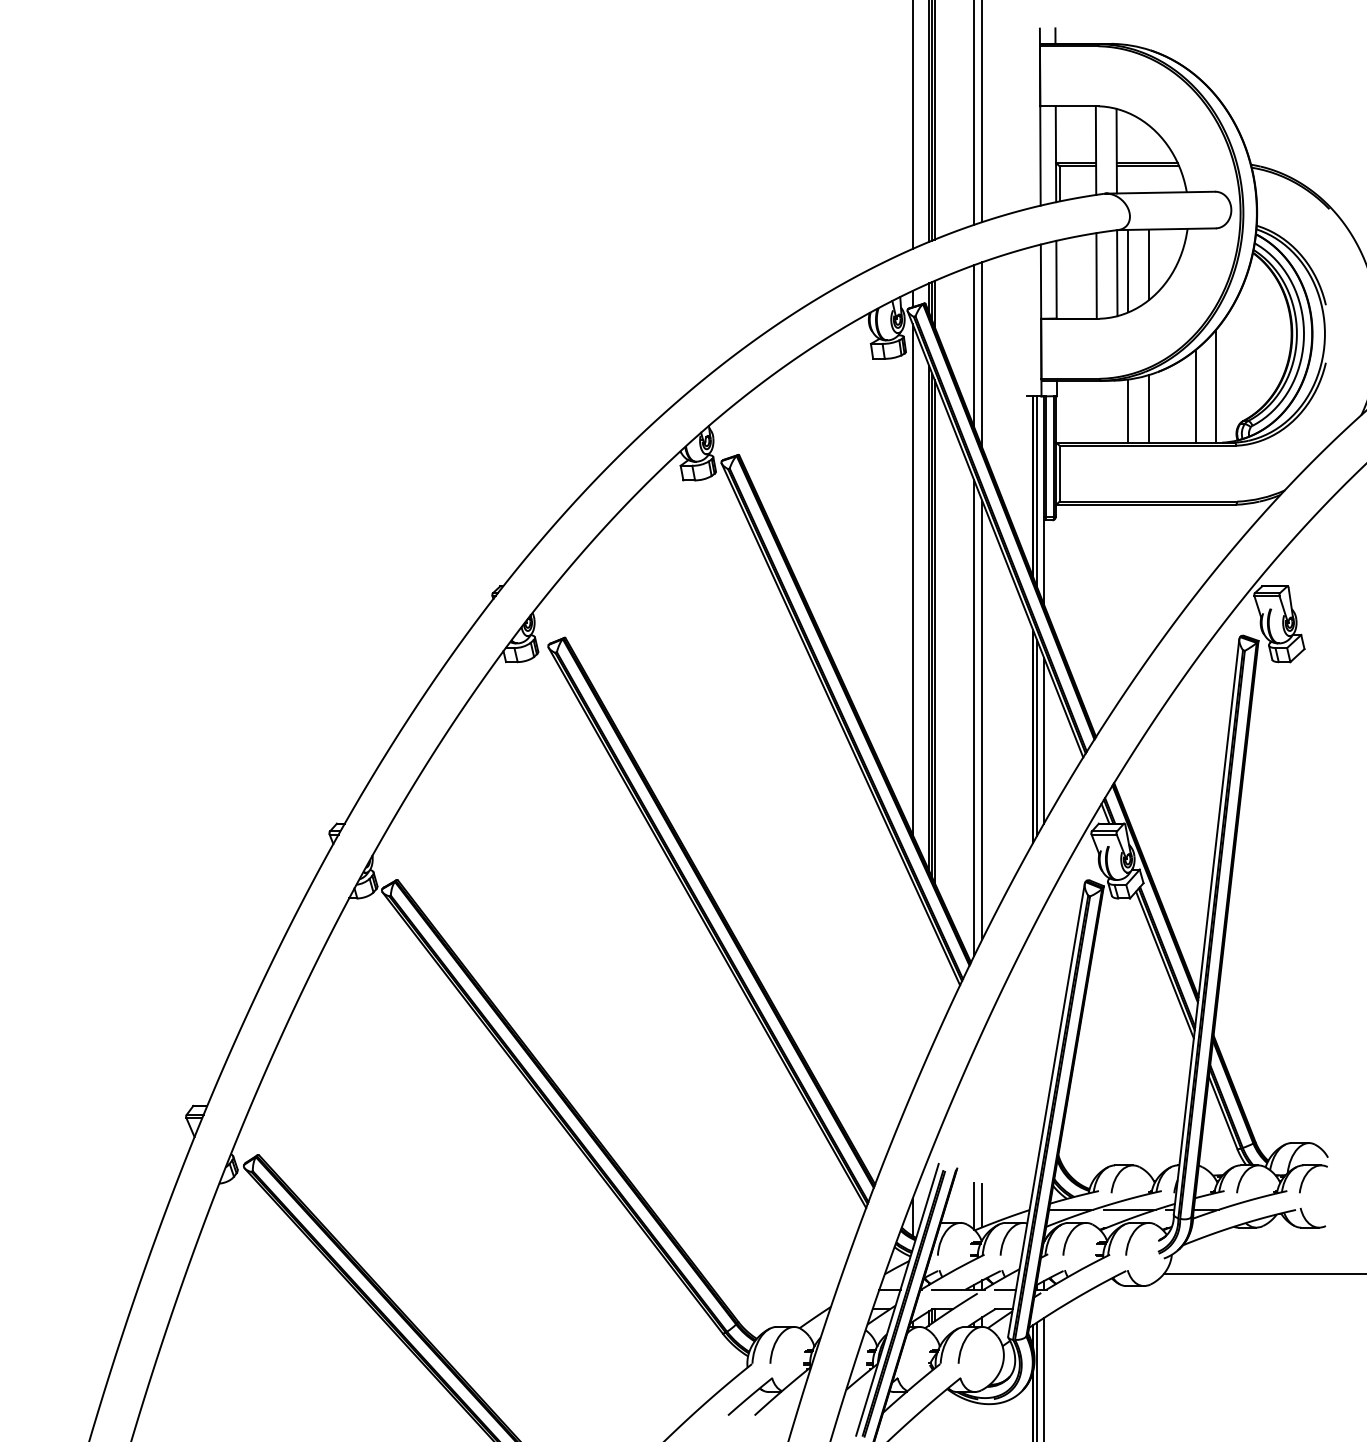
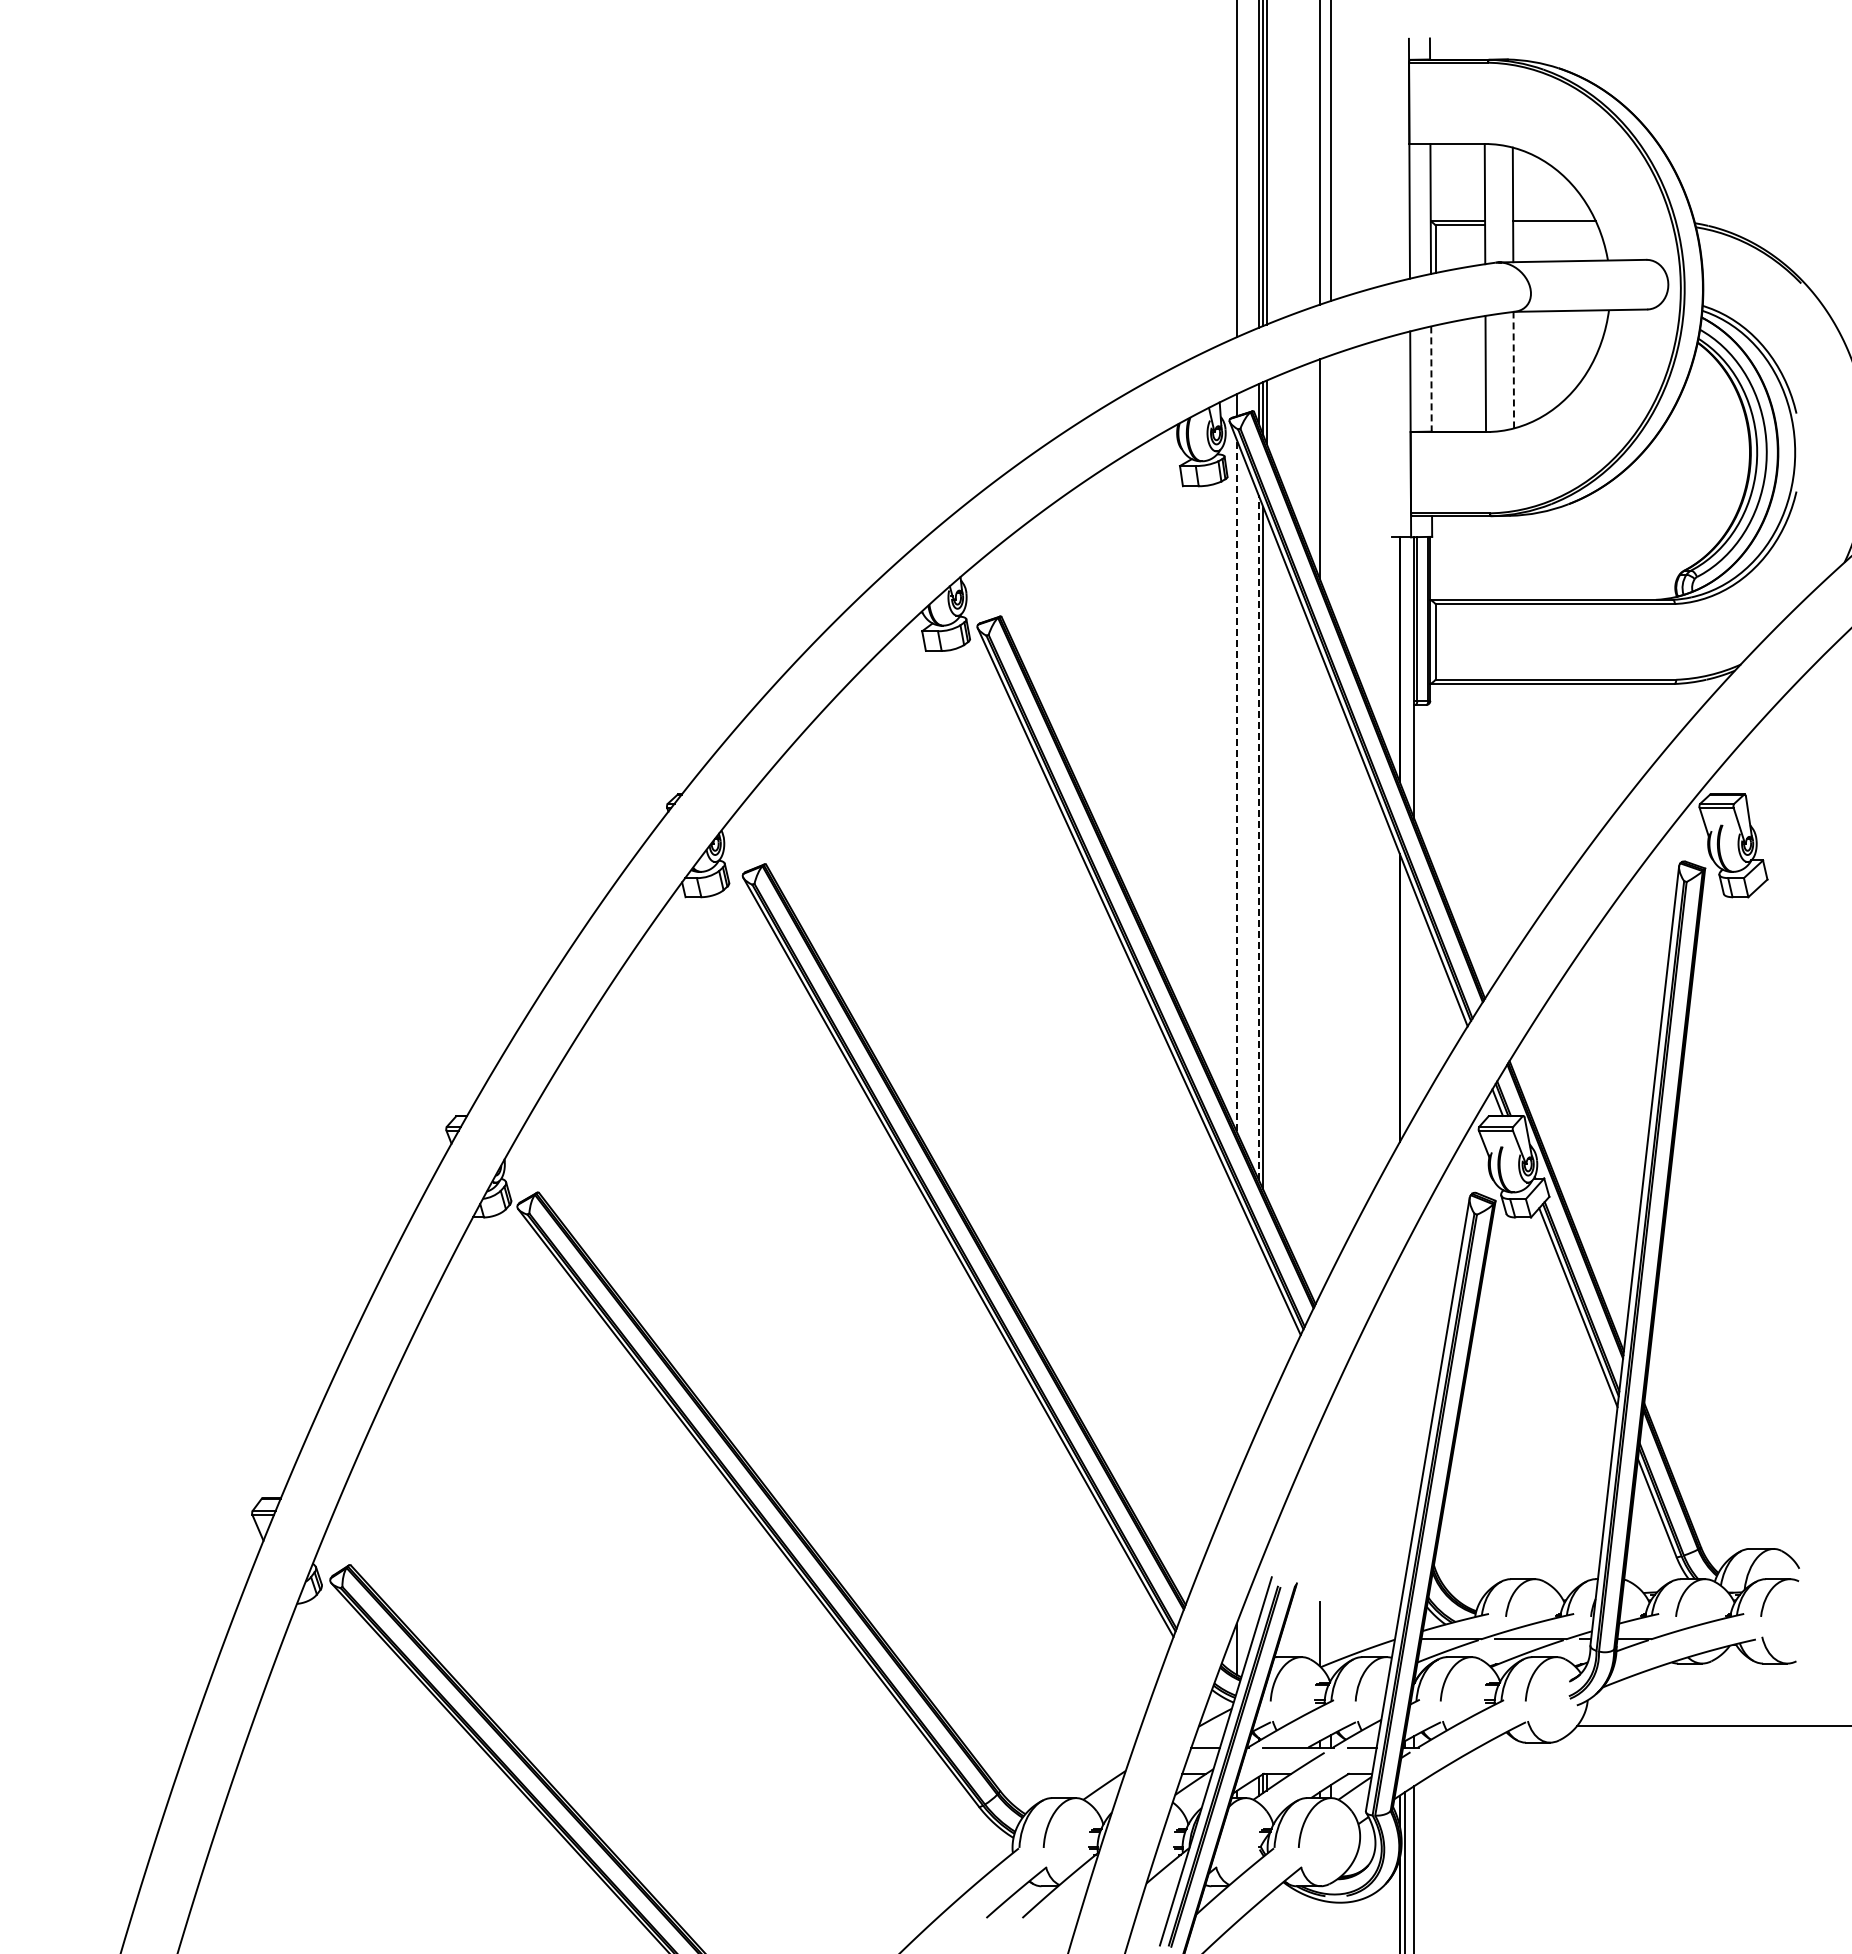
line: (1148, 166) -> (1555, 225), removed
line: (1148, 264) -> (1556, 358), removed
line: (1128, 271) -> (1528, 367), removed
line: (1117, 272) -> (1513, 369), solid -> dashed
line: (1056, 280) -> (1431, 379), solid -> dashed
line: (982, 355) -> (1331, 481), removed
line: (1216, 385) -> (1648, 522), removed
line: (1196, 395) -> (1620, 536), removed
line: (1148, 408) -> (1556, 553), removed
line: (1128, 410) -> (1528, 556), removed
line: (1037, 491) -> (1405, 666), removed
line: (912, 578) -> (1236, 784), solid -> dashed
line: (928, 618) -> (1258, 837), solid -> dashed
line: (934, 631) -> (1266, 855), removed
line: (973, 717) -> (1319, 972), removed
line: (982, 719) -> (1331, 975), removed
line: (1037, 737) -> (1405, 999), removed
line: (1044, 740) -> (1414, 1003), removed
line: (982, 1205) -> (1331, 1633), removed

